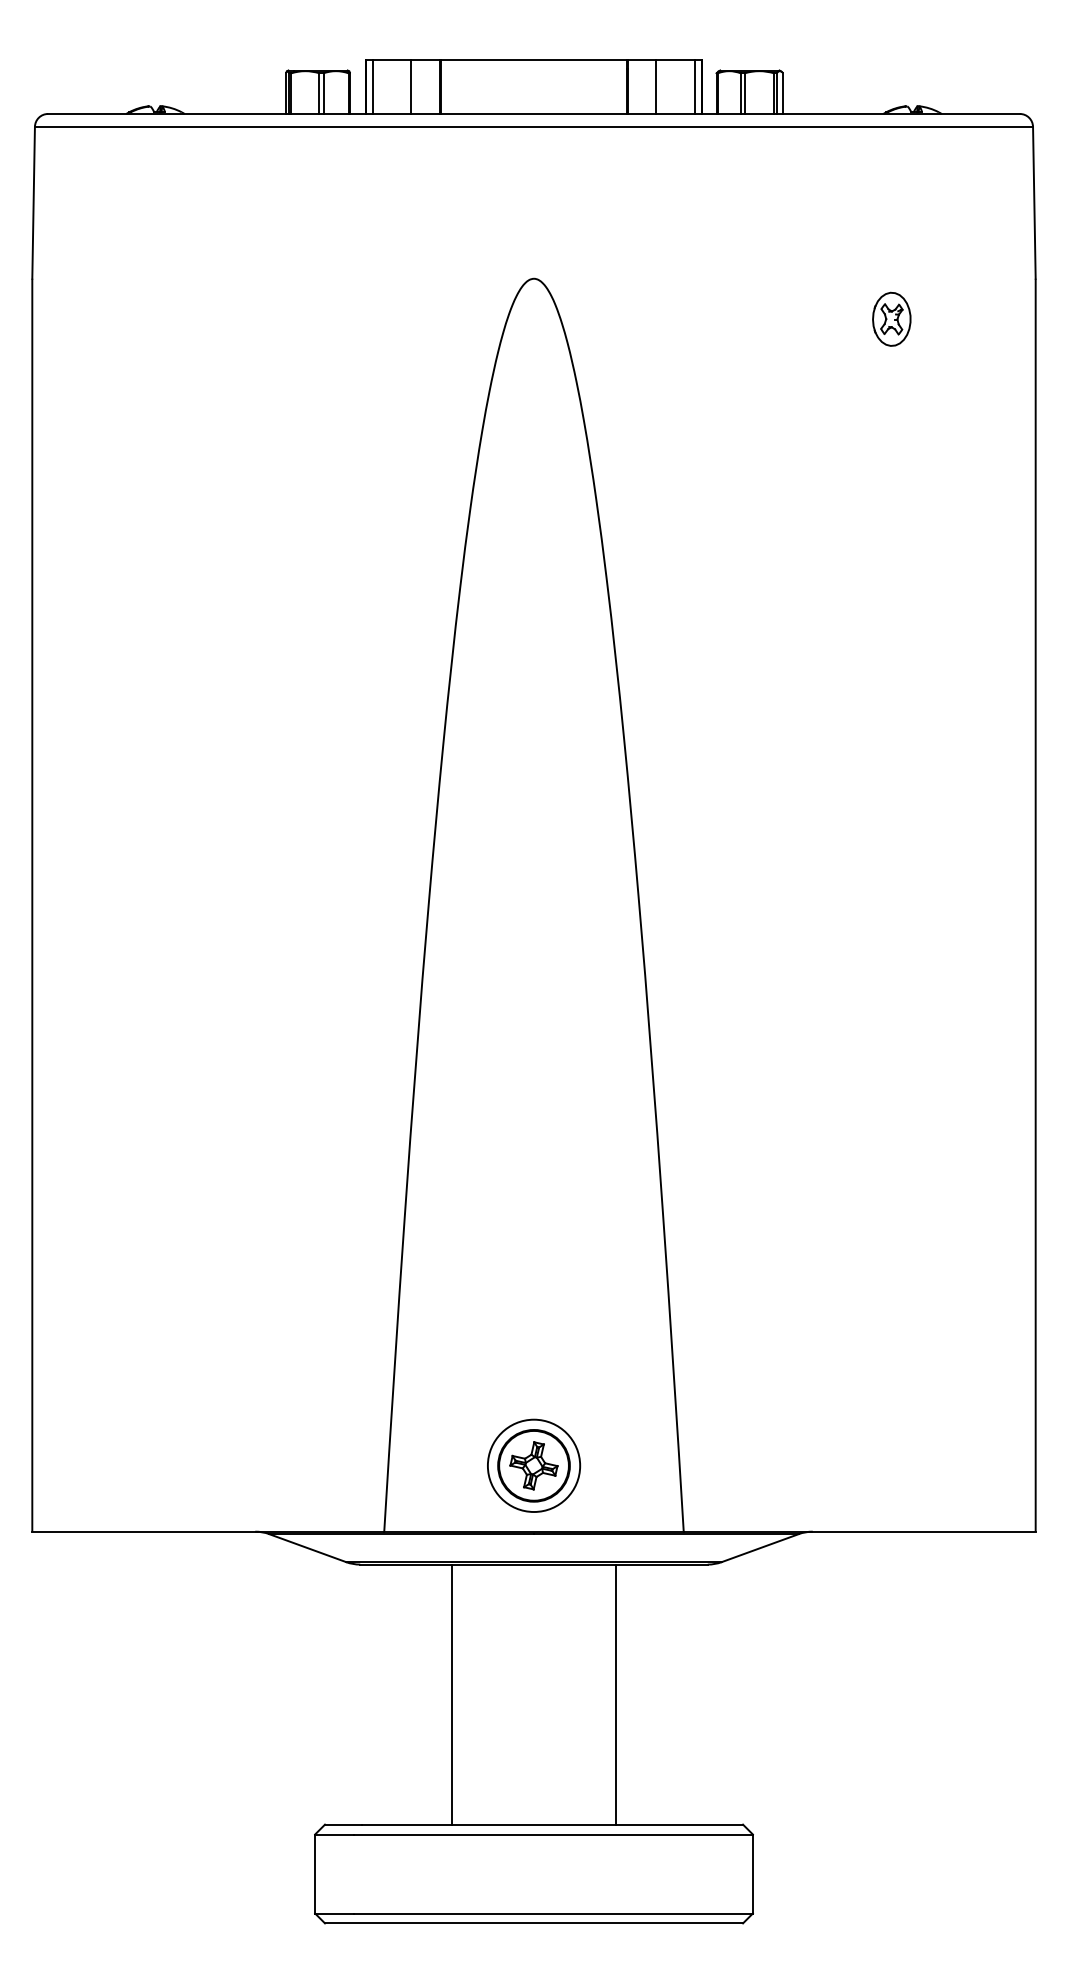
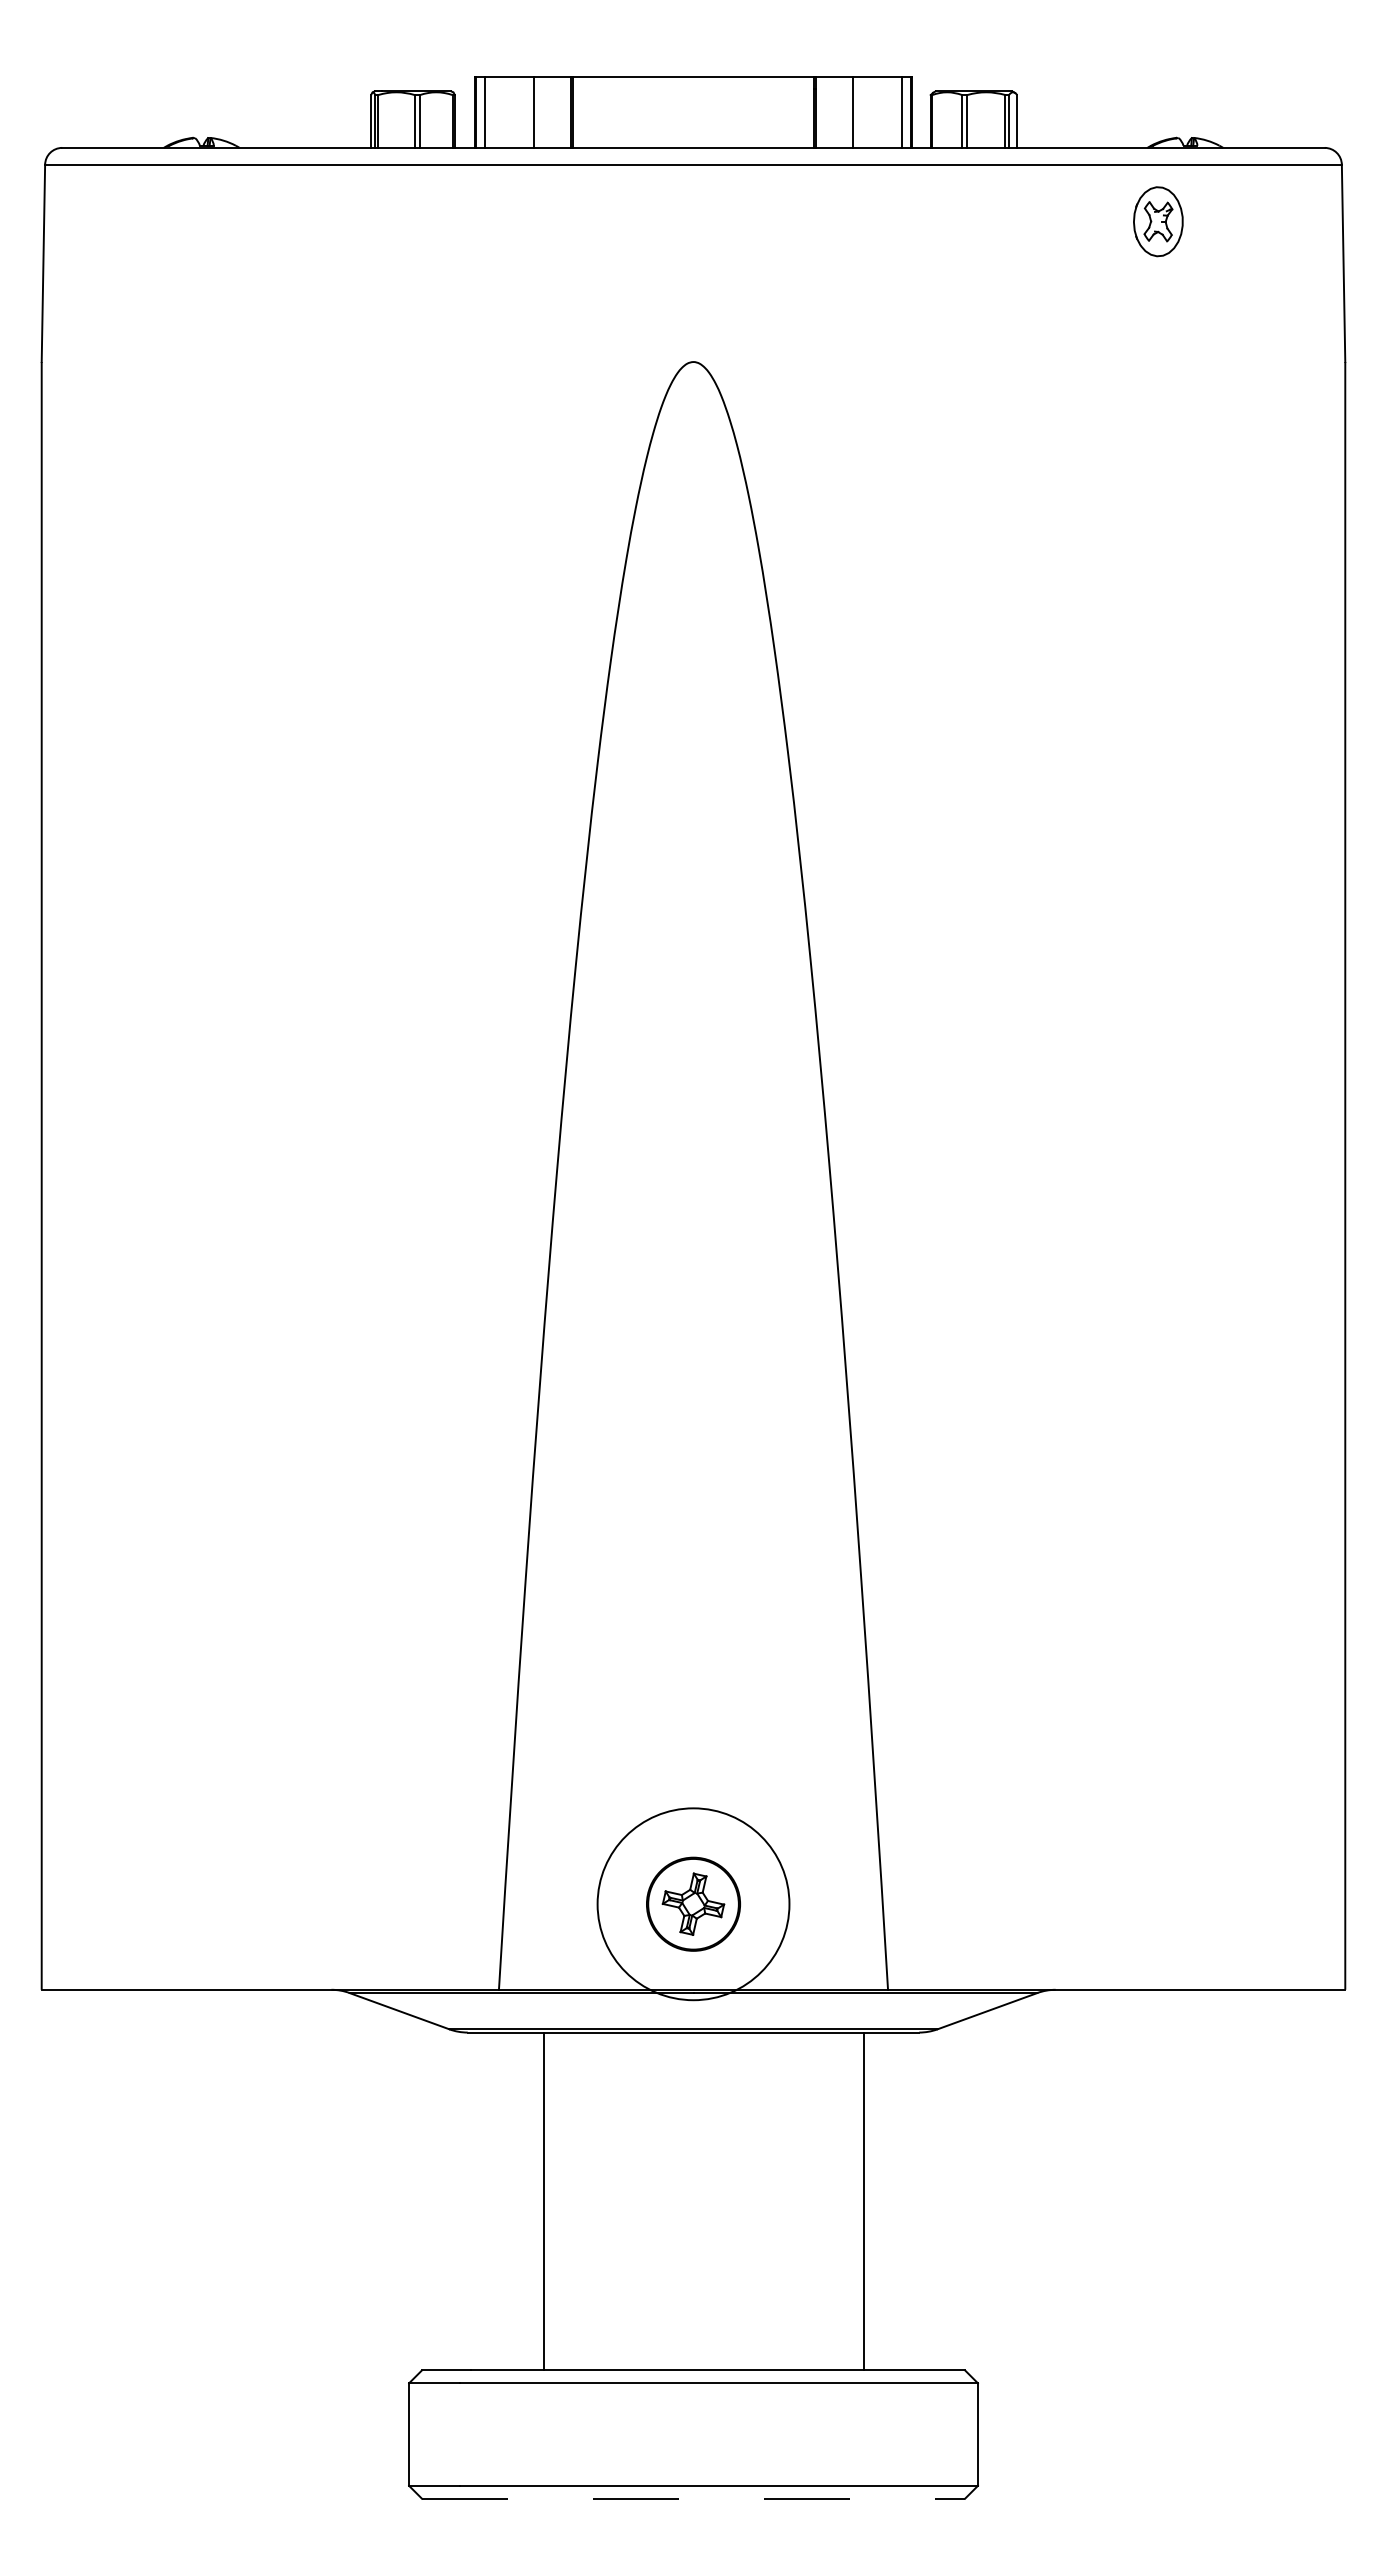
part: (891, 319) -> (1158, 221), moved
circle: (534, 1466) -> (693, 1904), size x1.6
line: (451, 1694) -> (543, 2201), moved
line: (616, 1694) -> (864, 2201), moved
line: (534, 1923) -> (693, 2498), solid -> dashed

